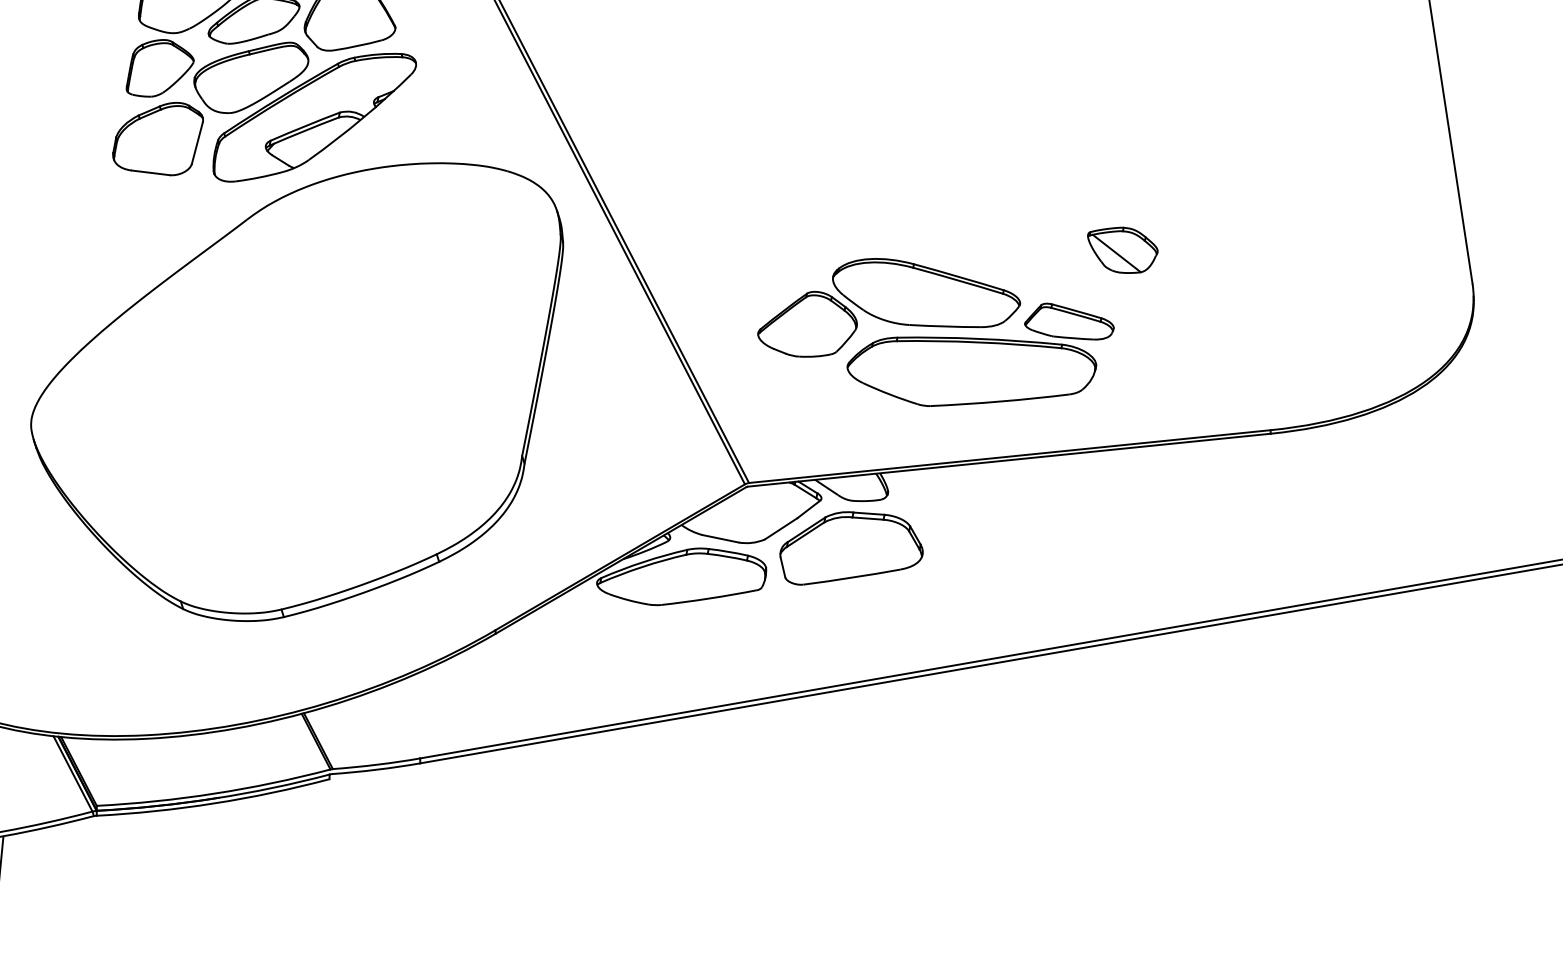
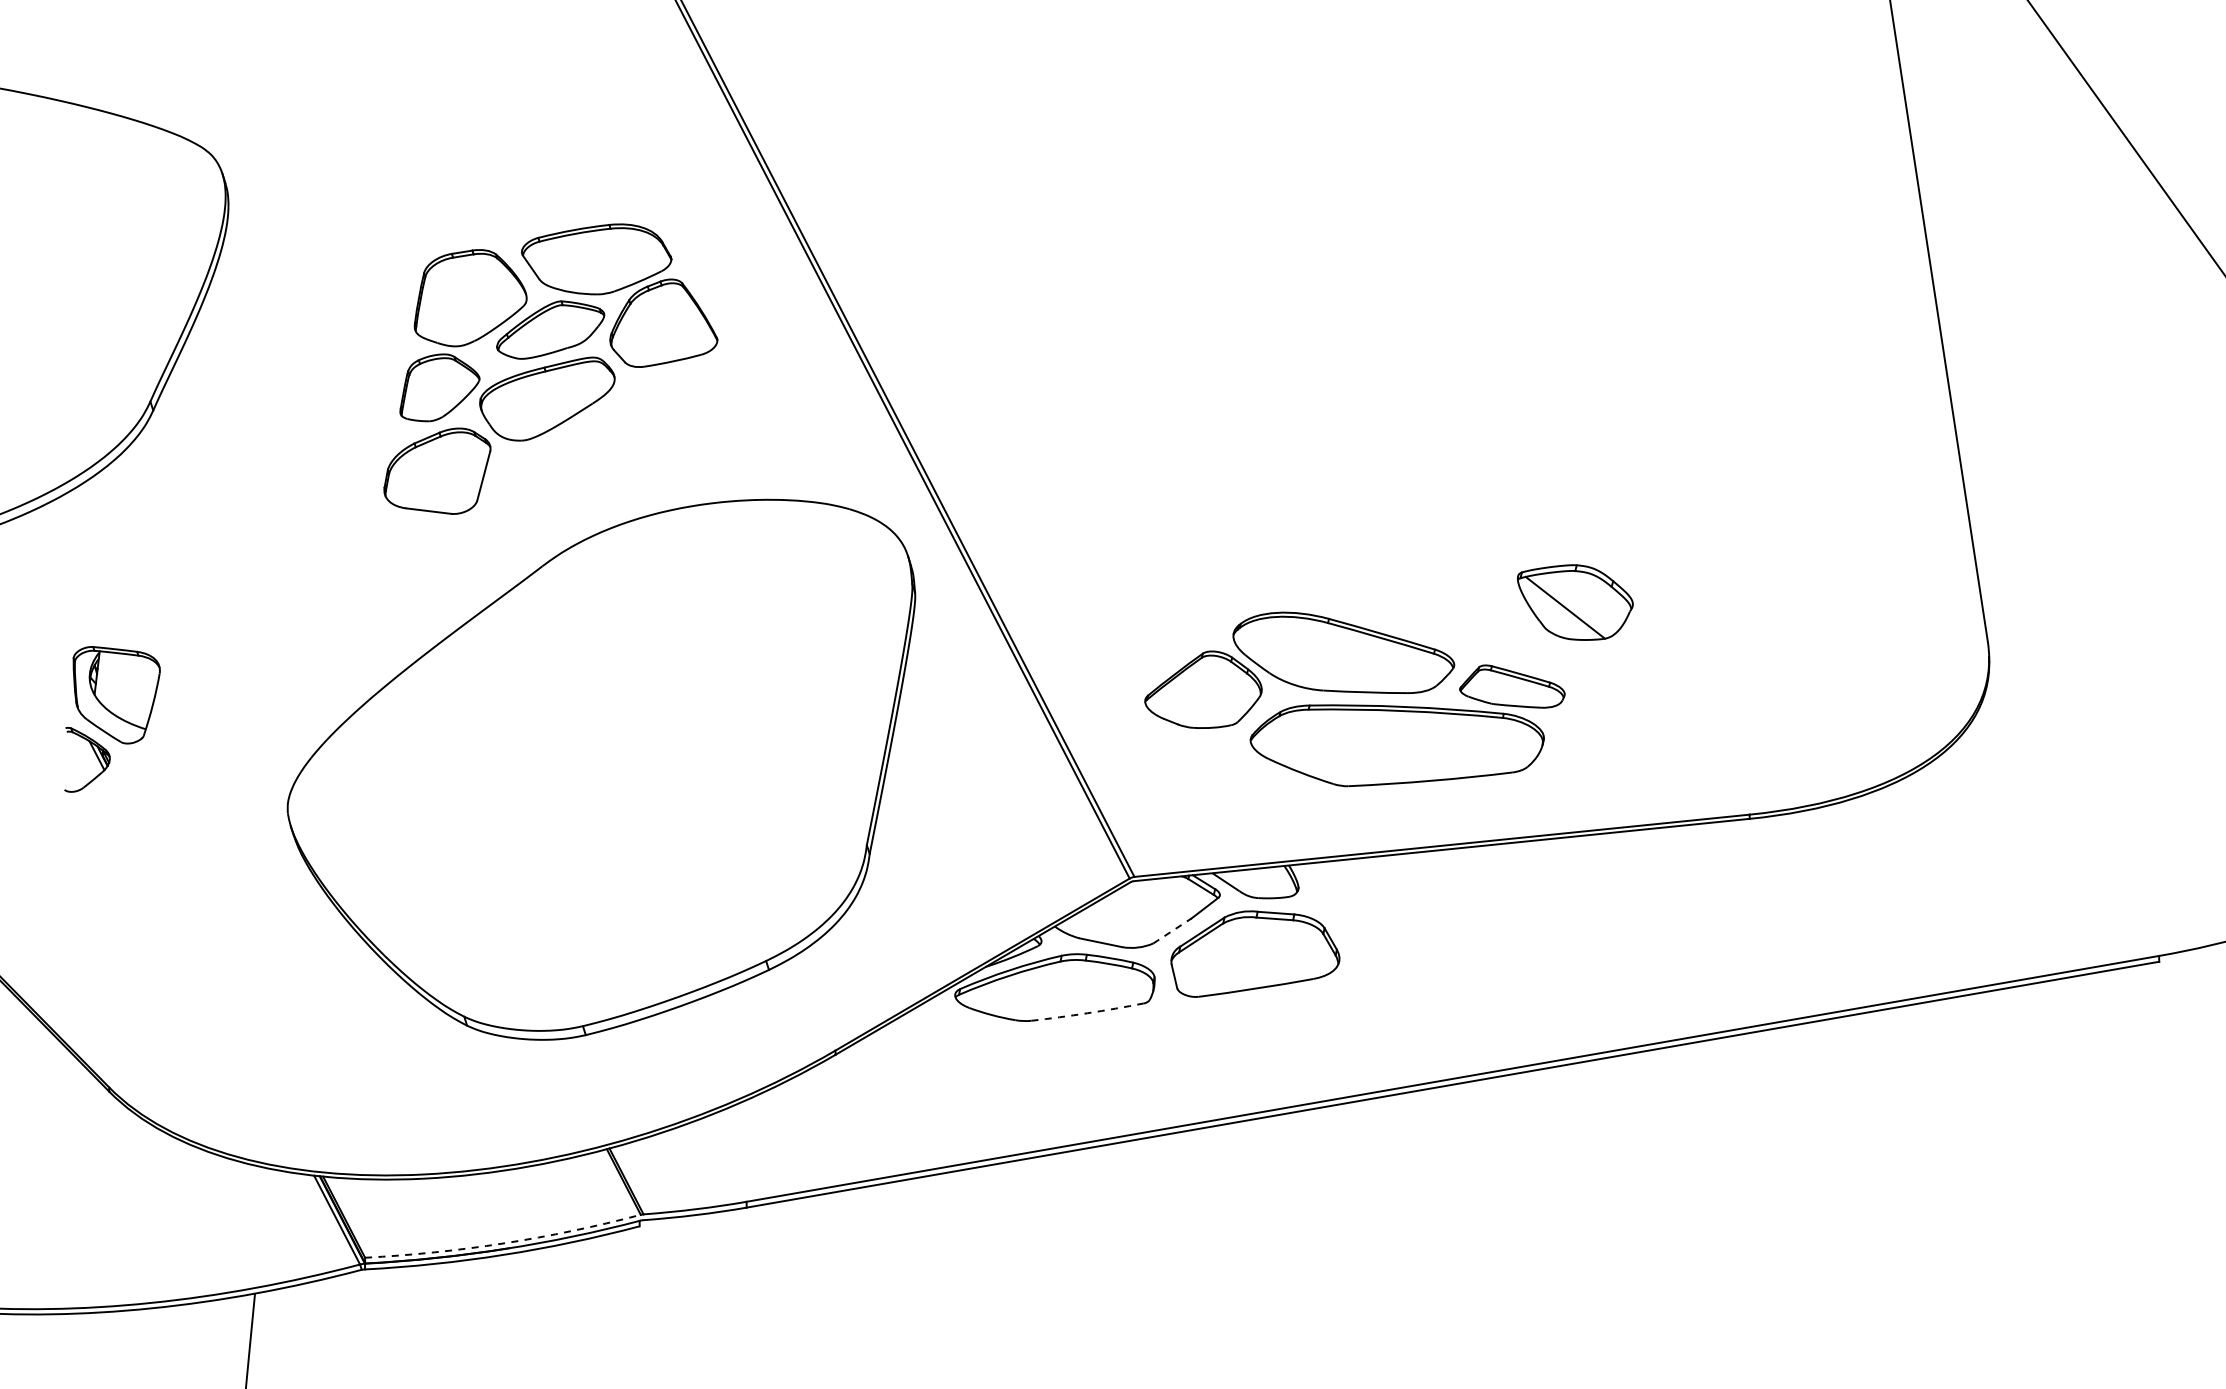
part: (314, 117) -> (621, 445), removed
part: (1122, 250) -> (1575, 602), size x1.4
line: (781, 528) -> (1172, 930), solid -> dashed
arc: (709, 598) -> (1087, 1013), solid -> dashed
arc: (214, 793) -> (504, 1243), solid -> dashed

